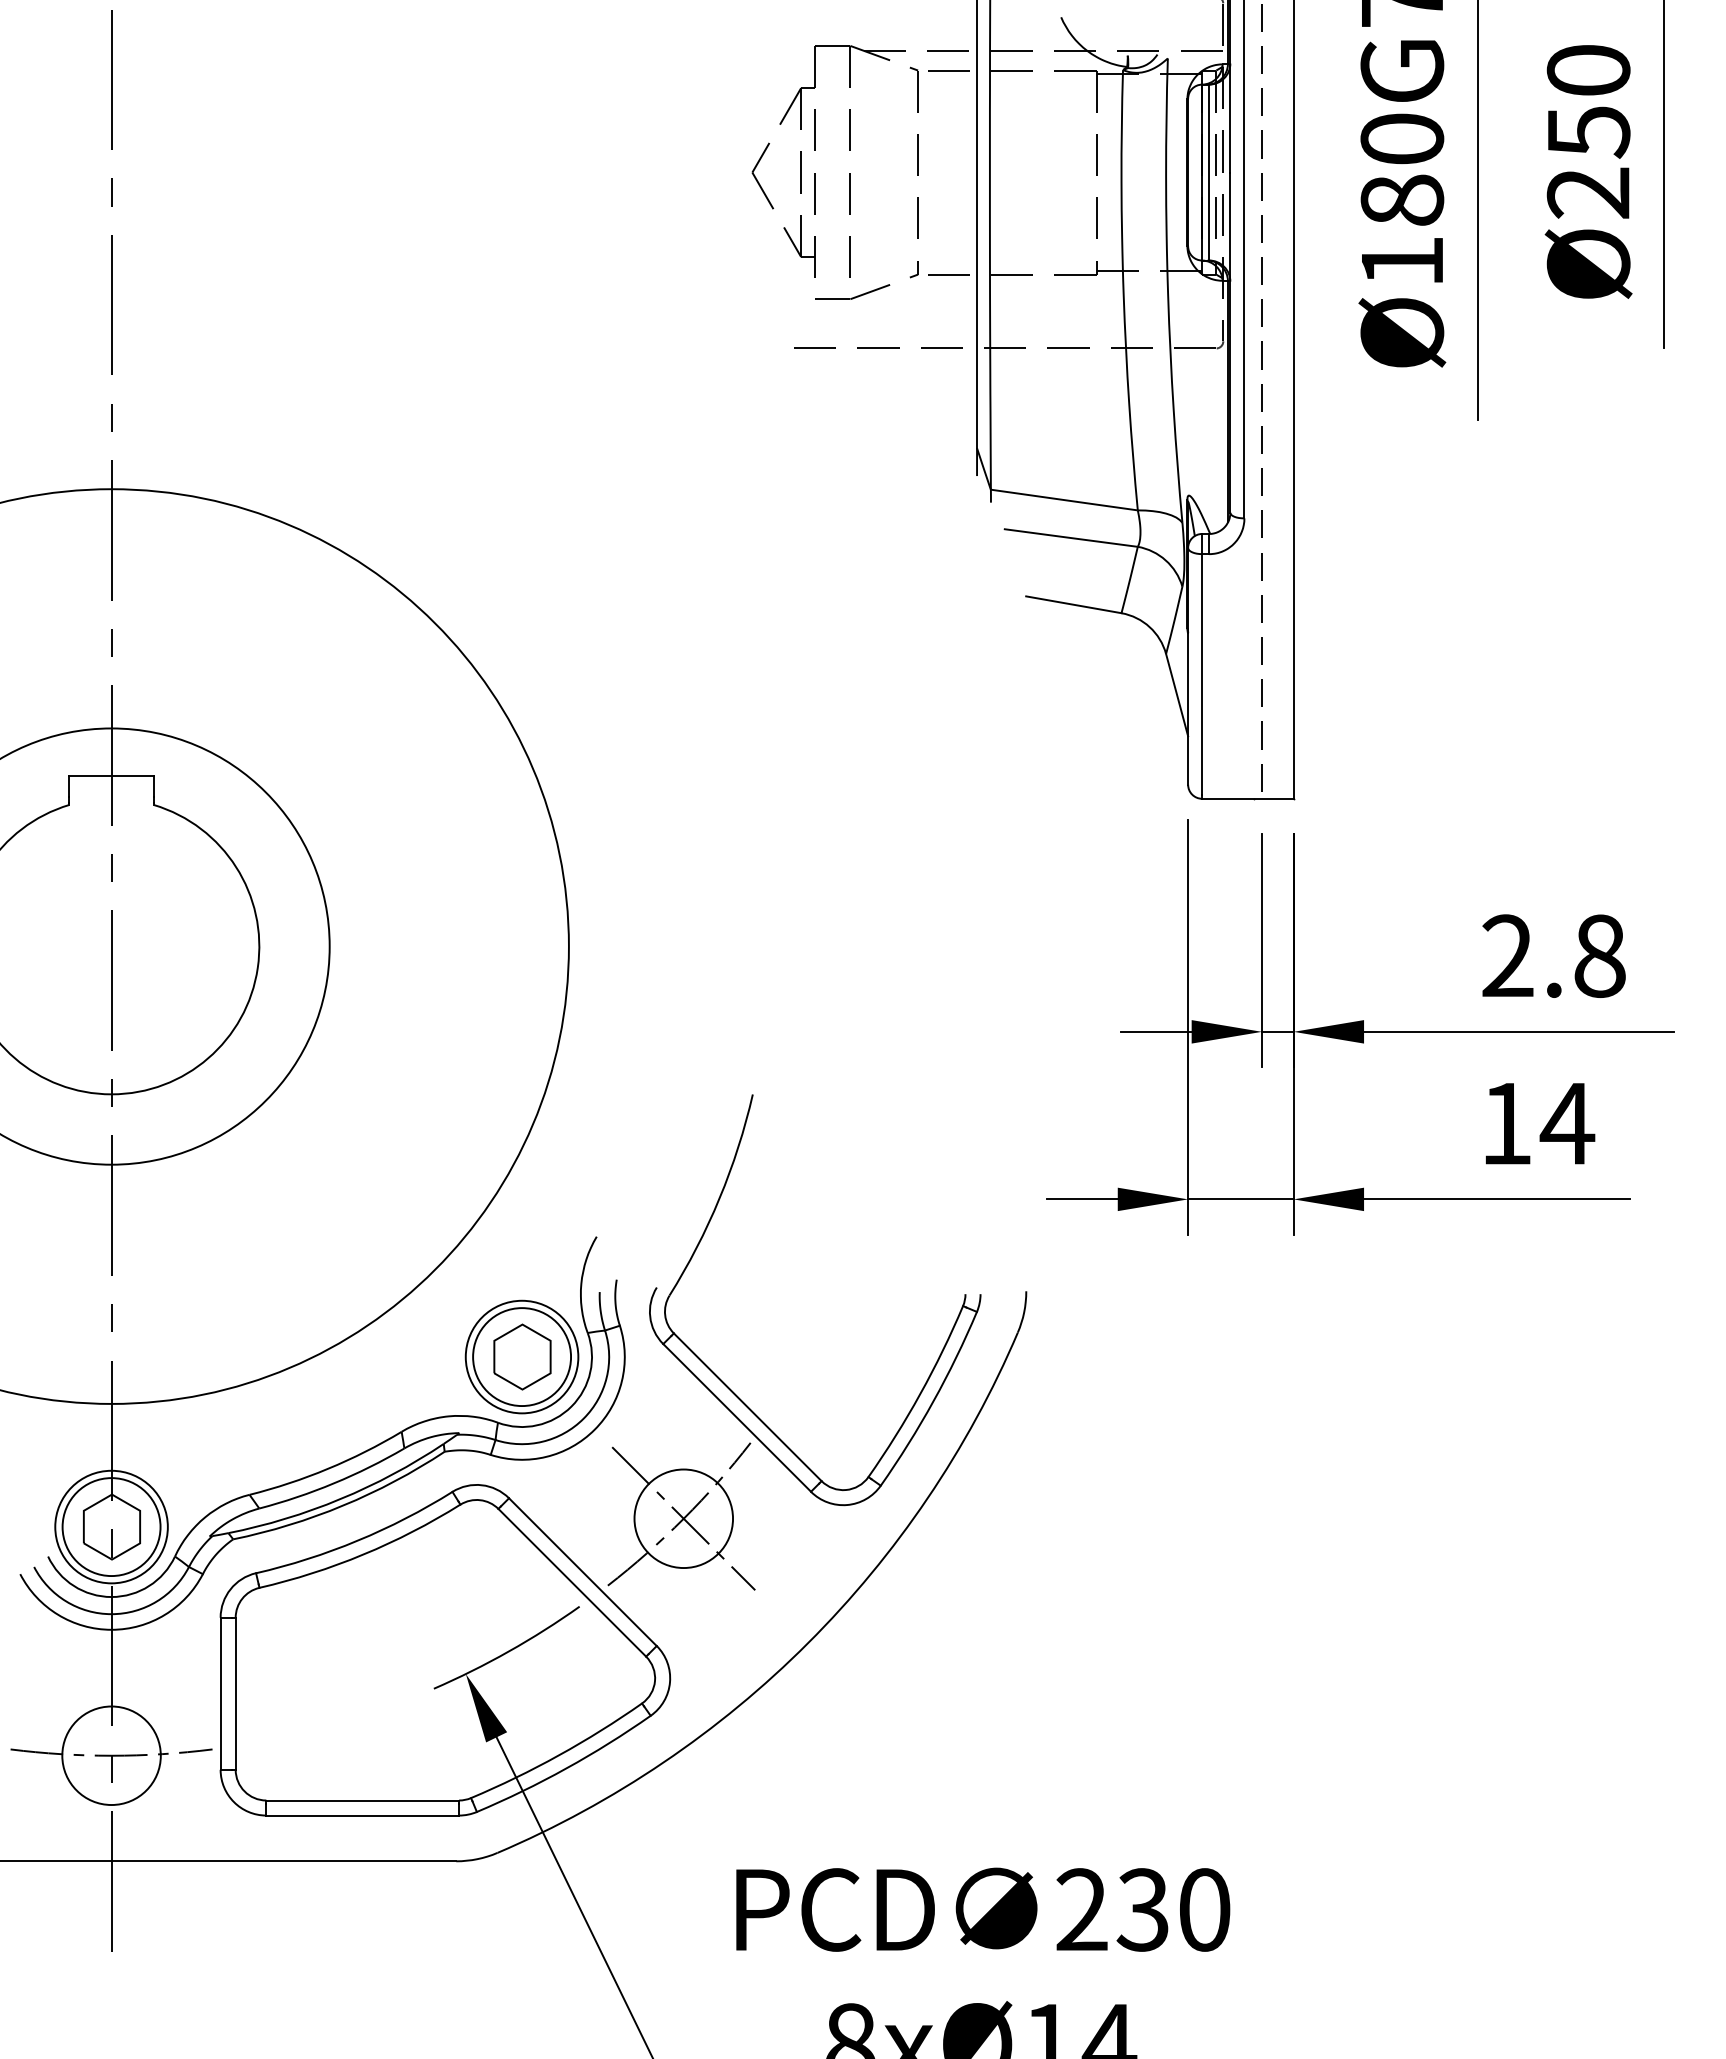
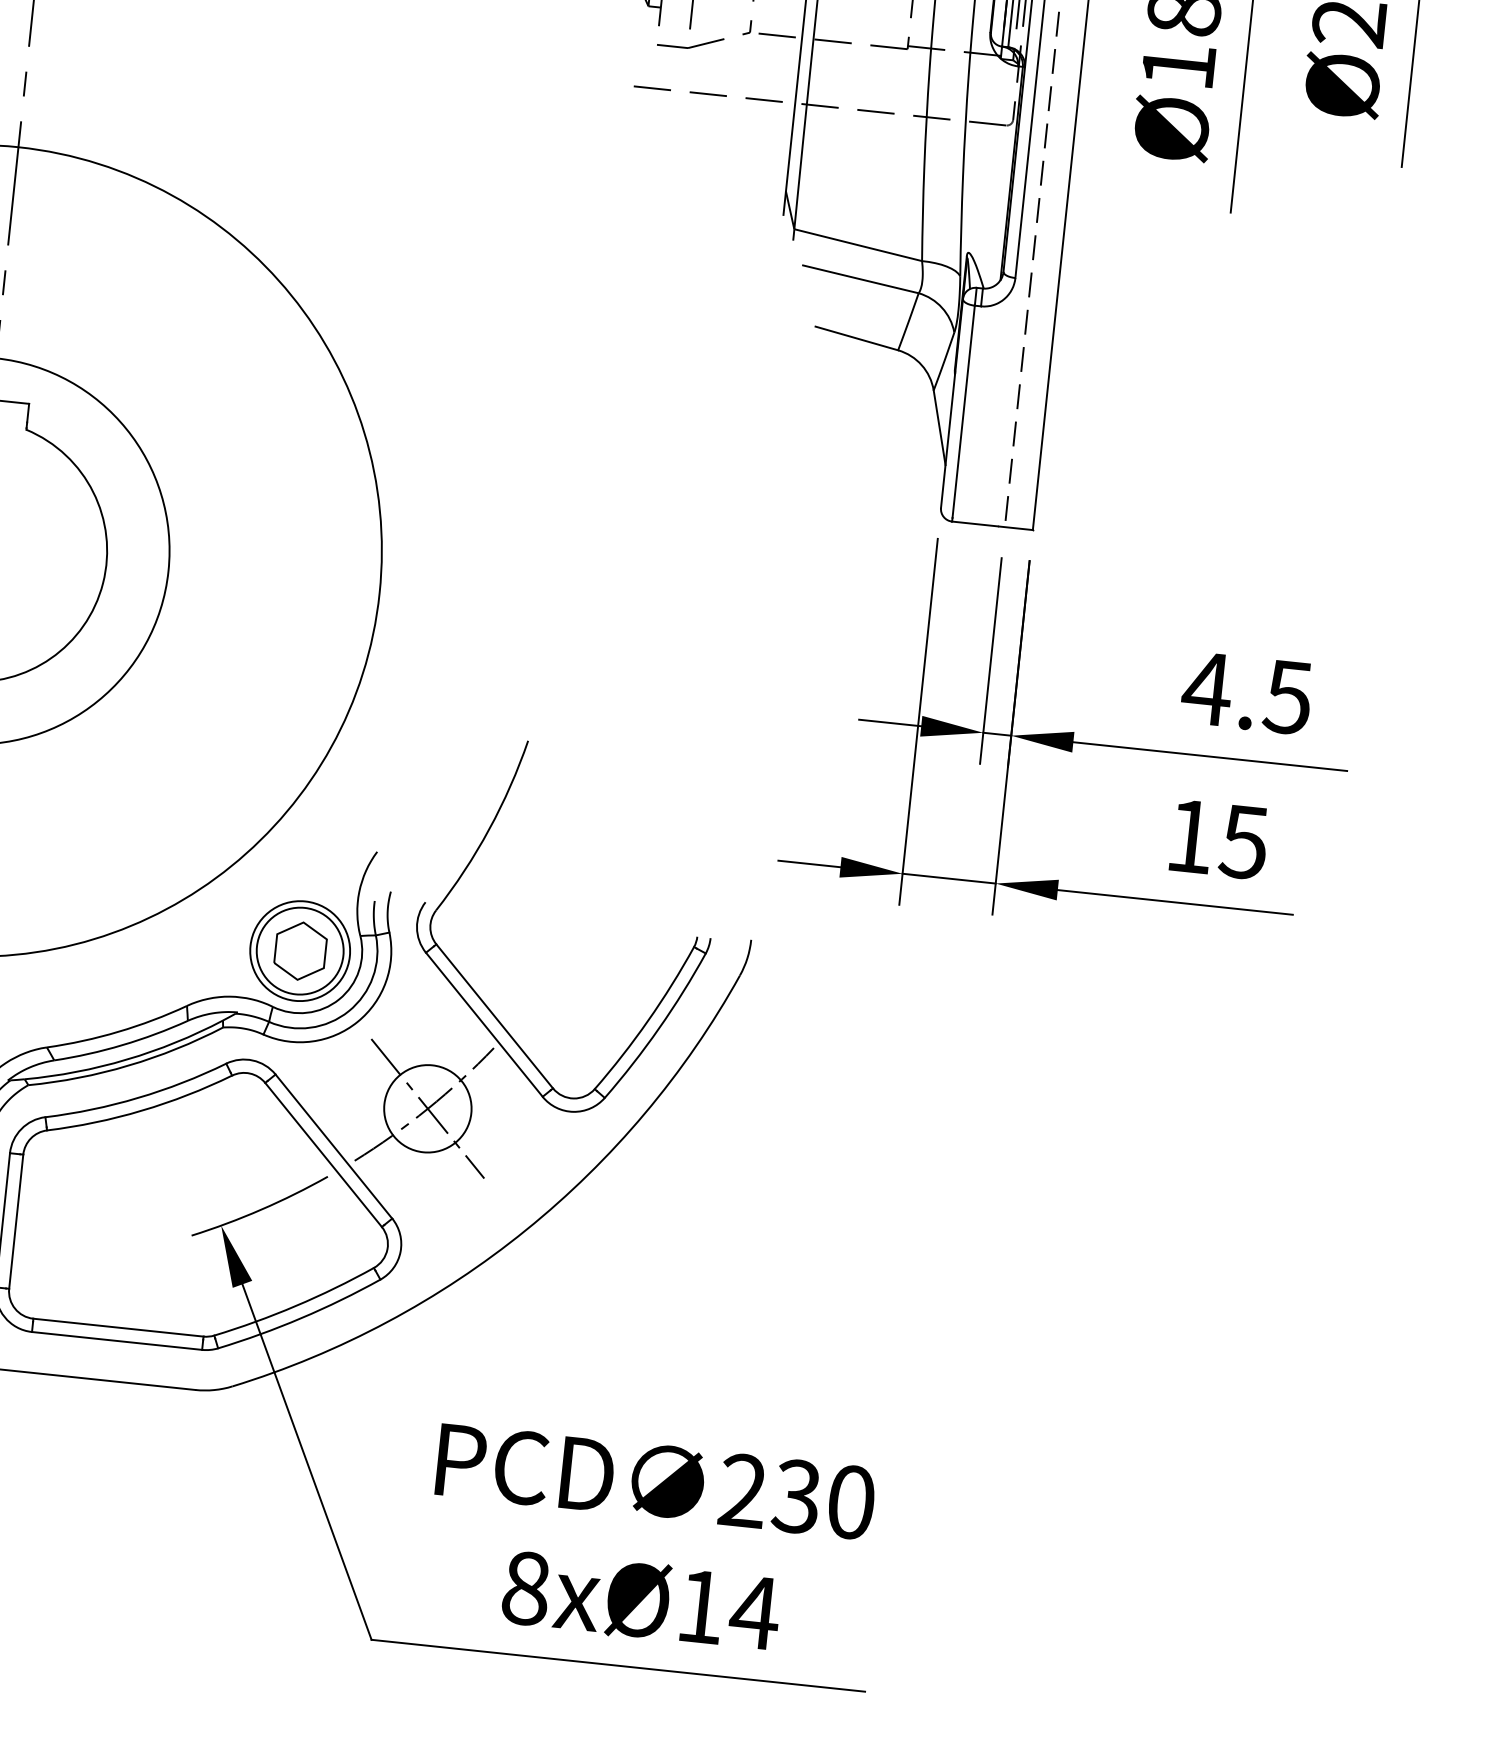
text: (1552, 955) -> (1246, 692), 2.8 -> 4.5
text: (1567, 1124) -> (1244, 842), 14 -> 15

